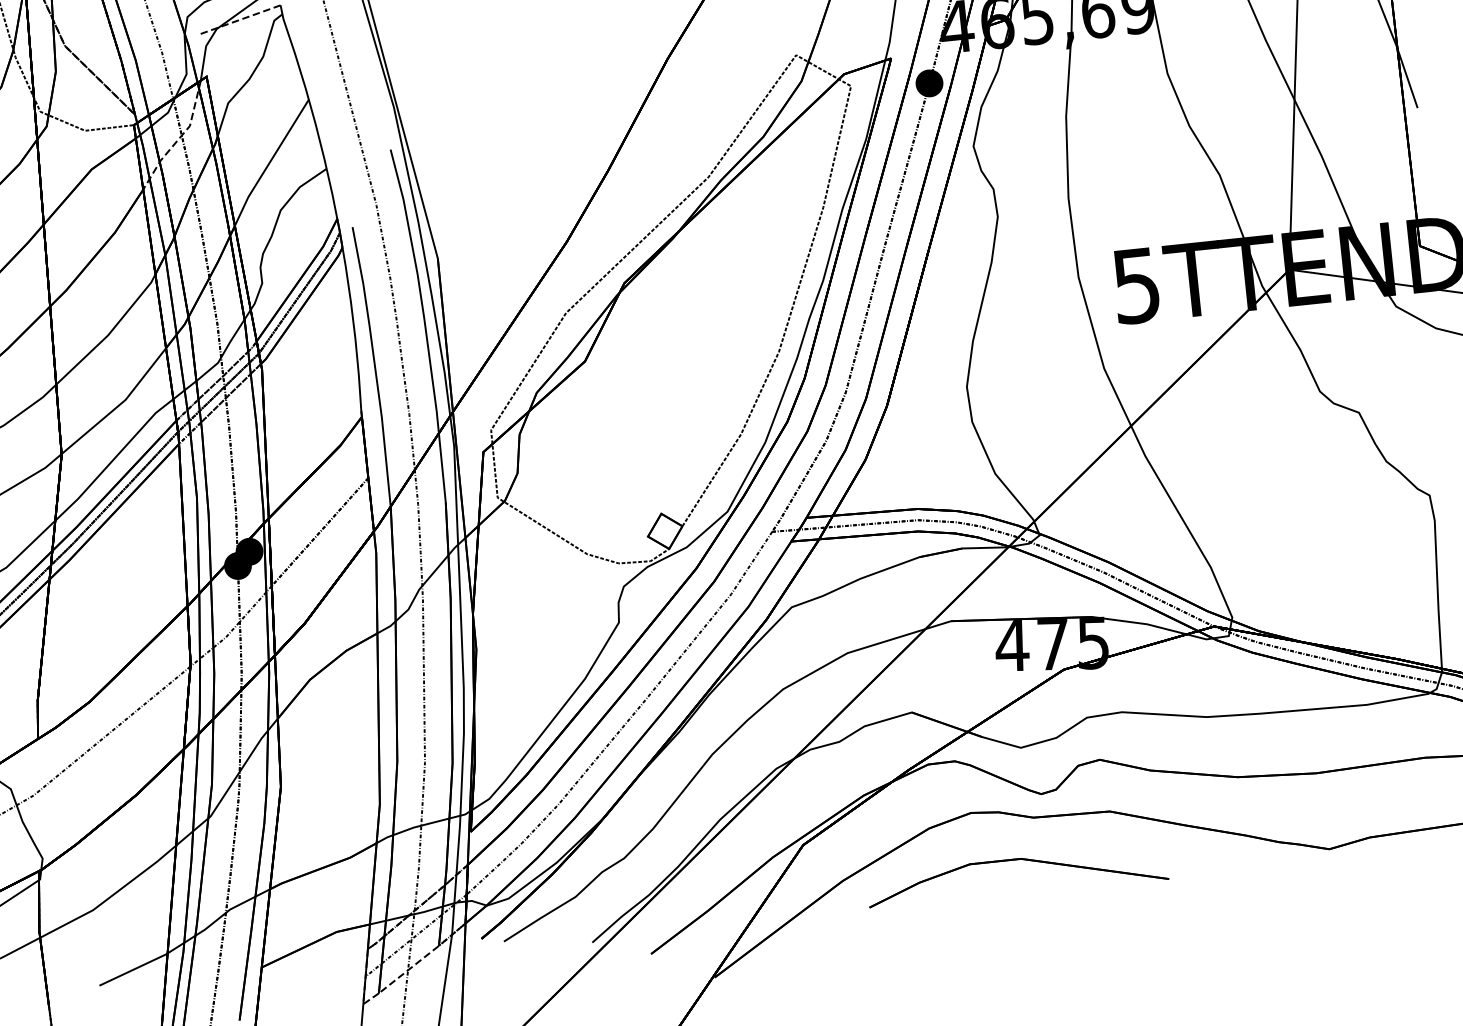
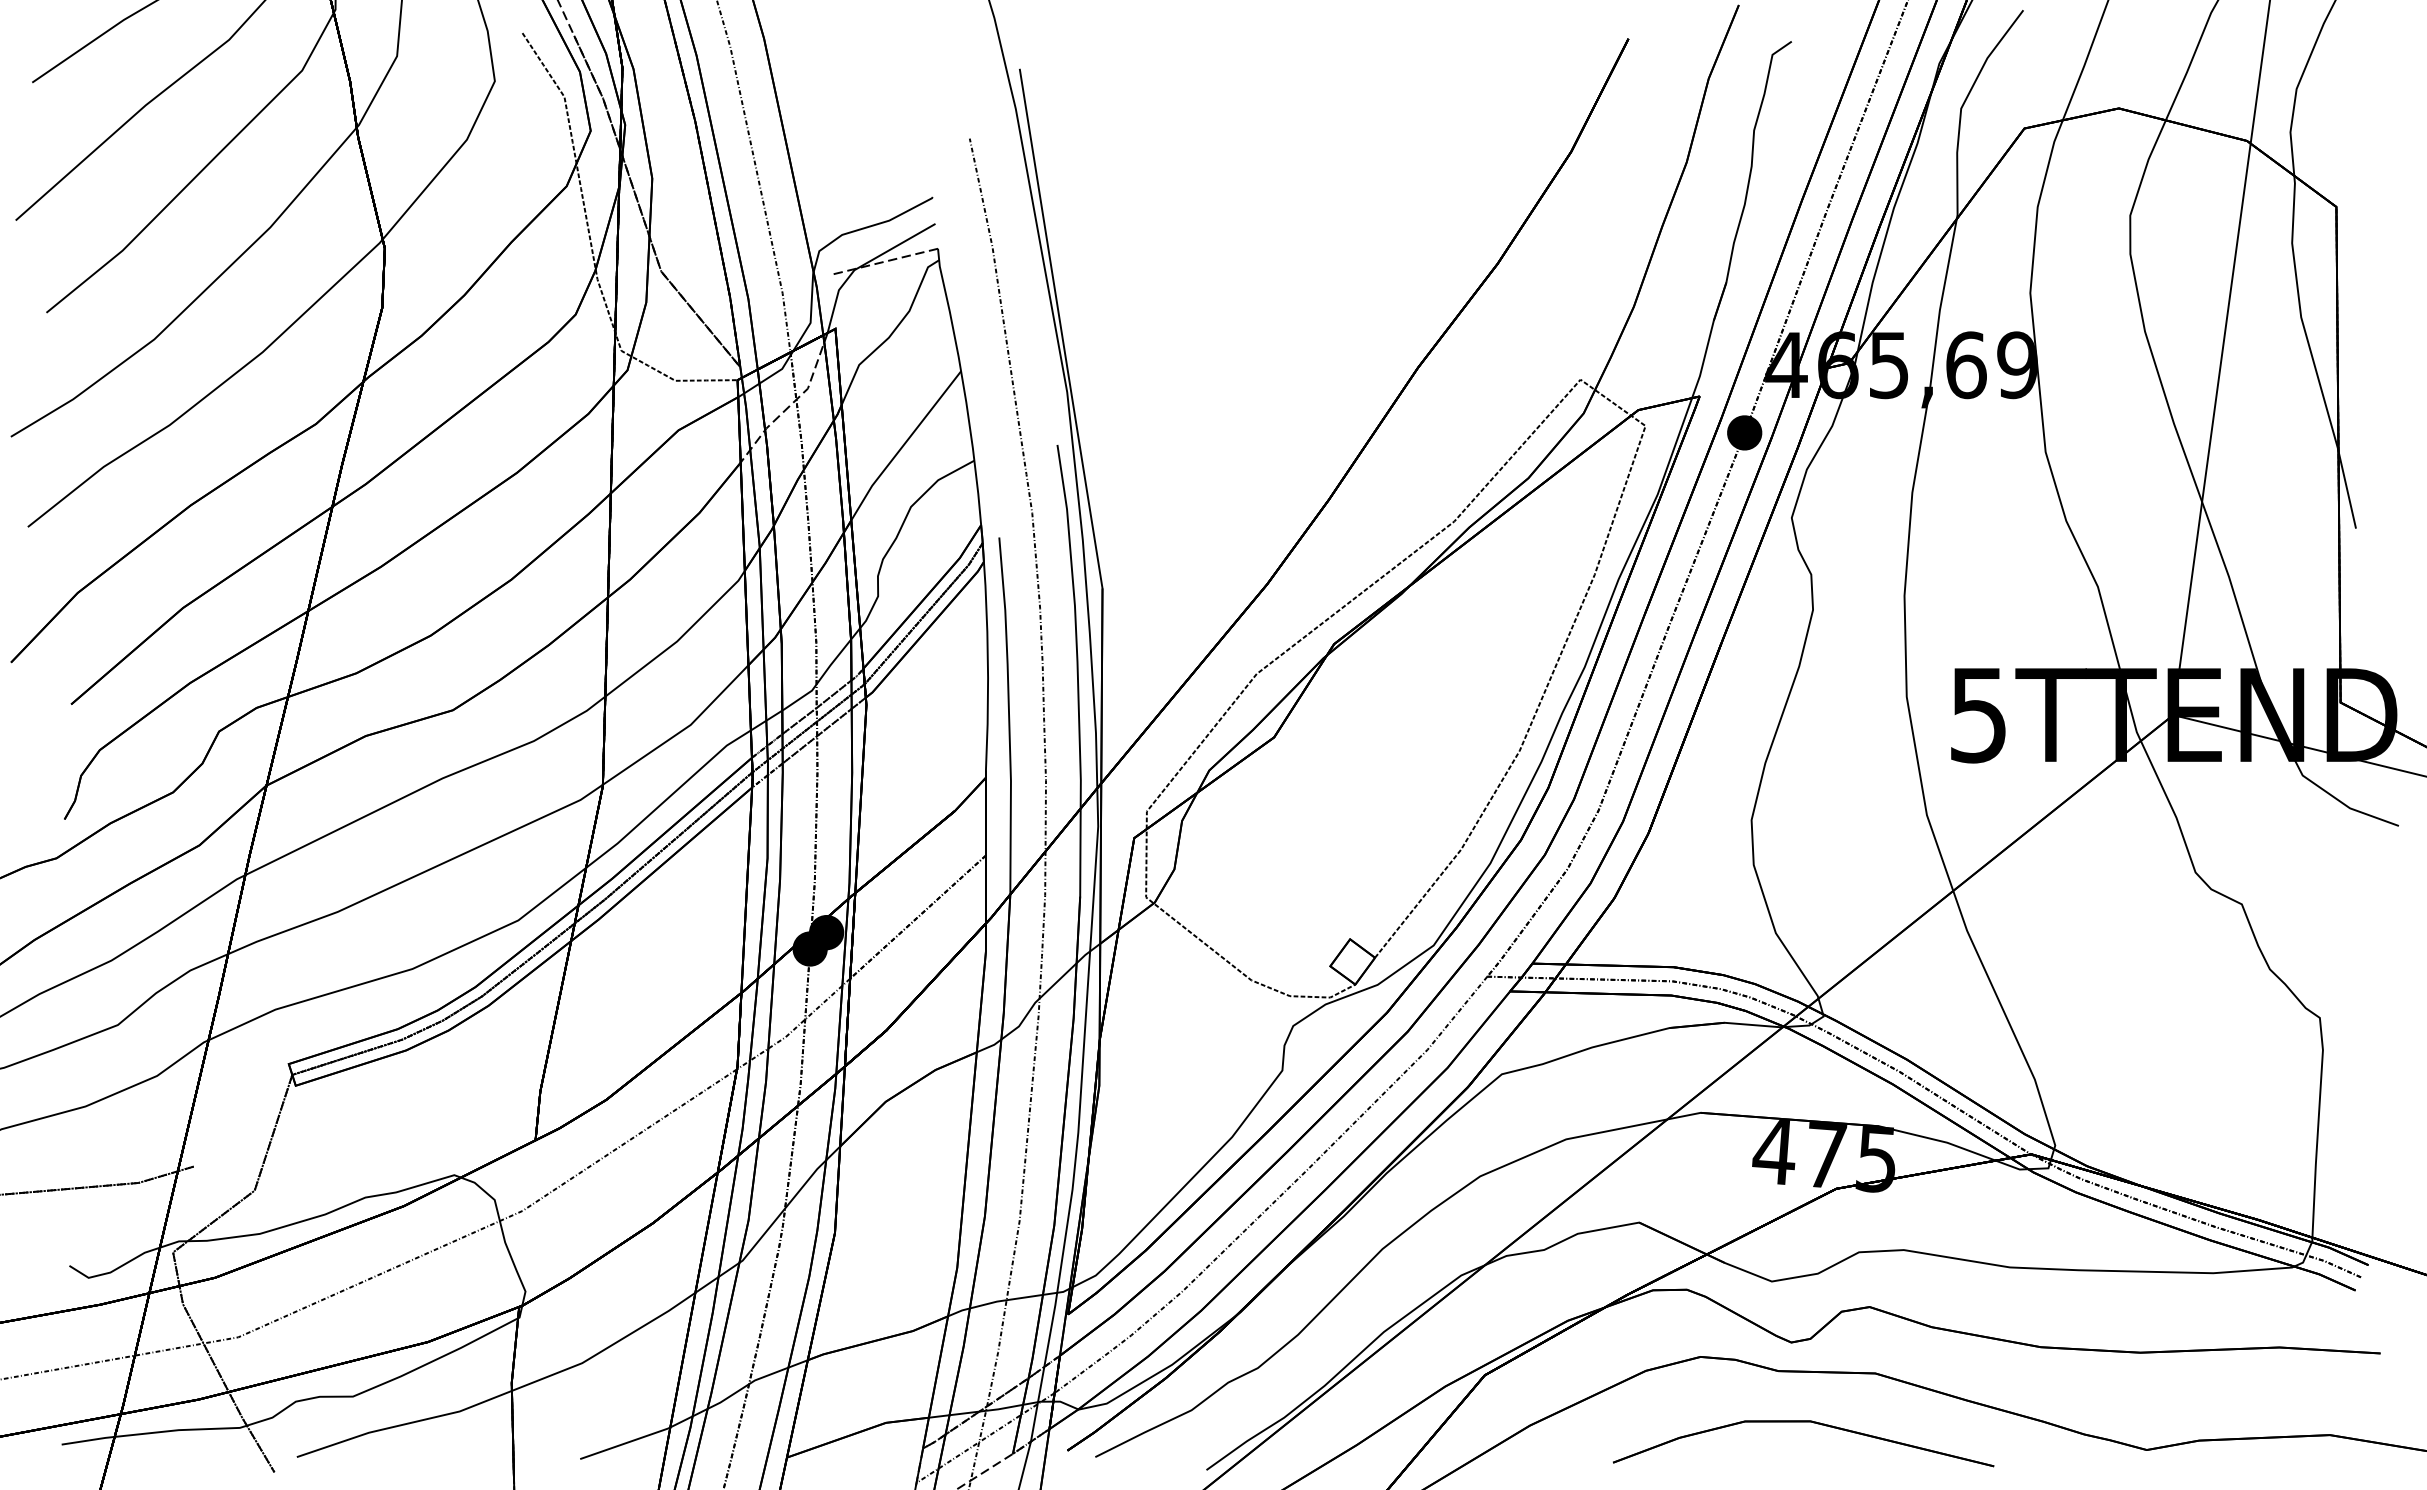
part: (1015, 860) -> (1803, 1422), moved

